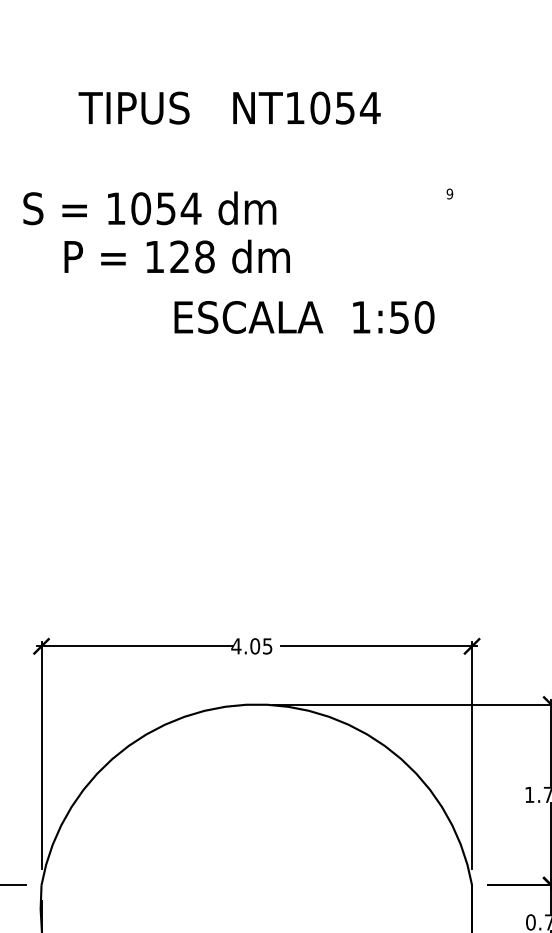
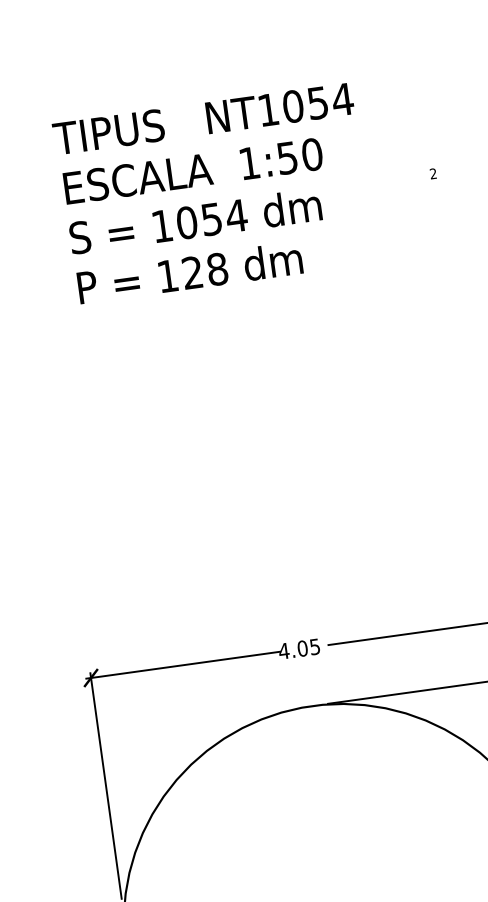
text: (449, 193) -> (432, 173), 9 -> 2
text: (149, 208) -> (195, 221), moved
text: (176, 256) -> (189, 272), moved
text: (304, 317) -> (193, 171), moved

